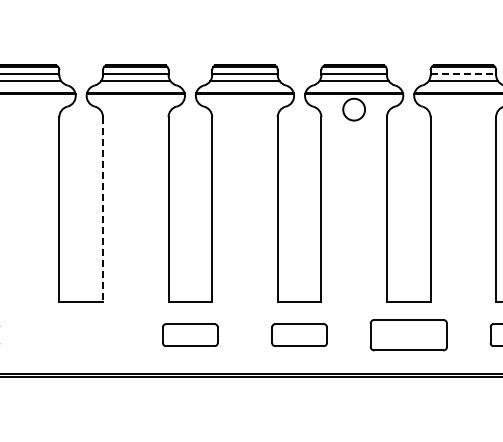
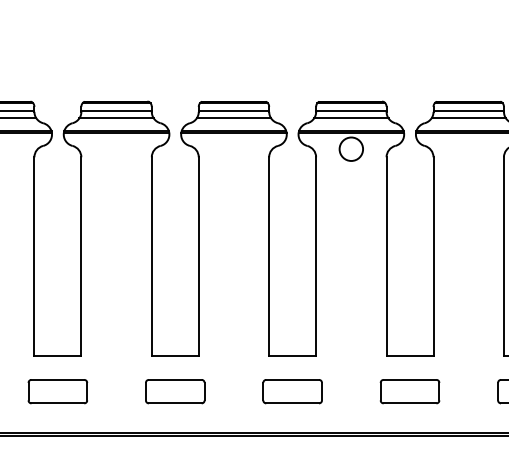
line: (463, 74) -> (468, 111), dashed -> solid
line: (103, 209) -> (81, 256), dashed -> solid
part: (81, 334) -> (58, 390), added
part: (408, 334) -> (409, 390), size x0.71

